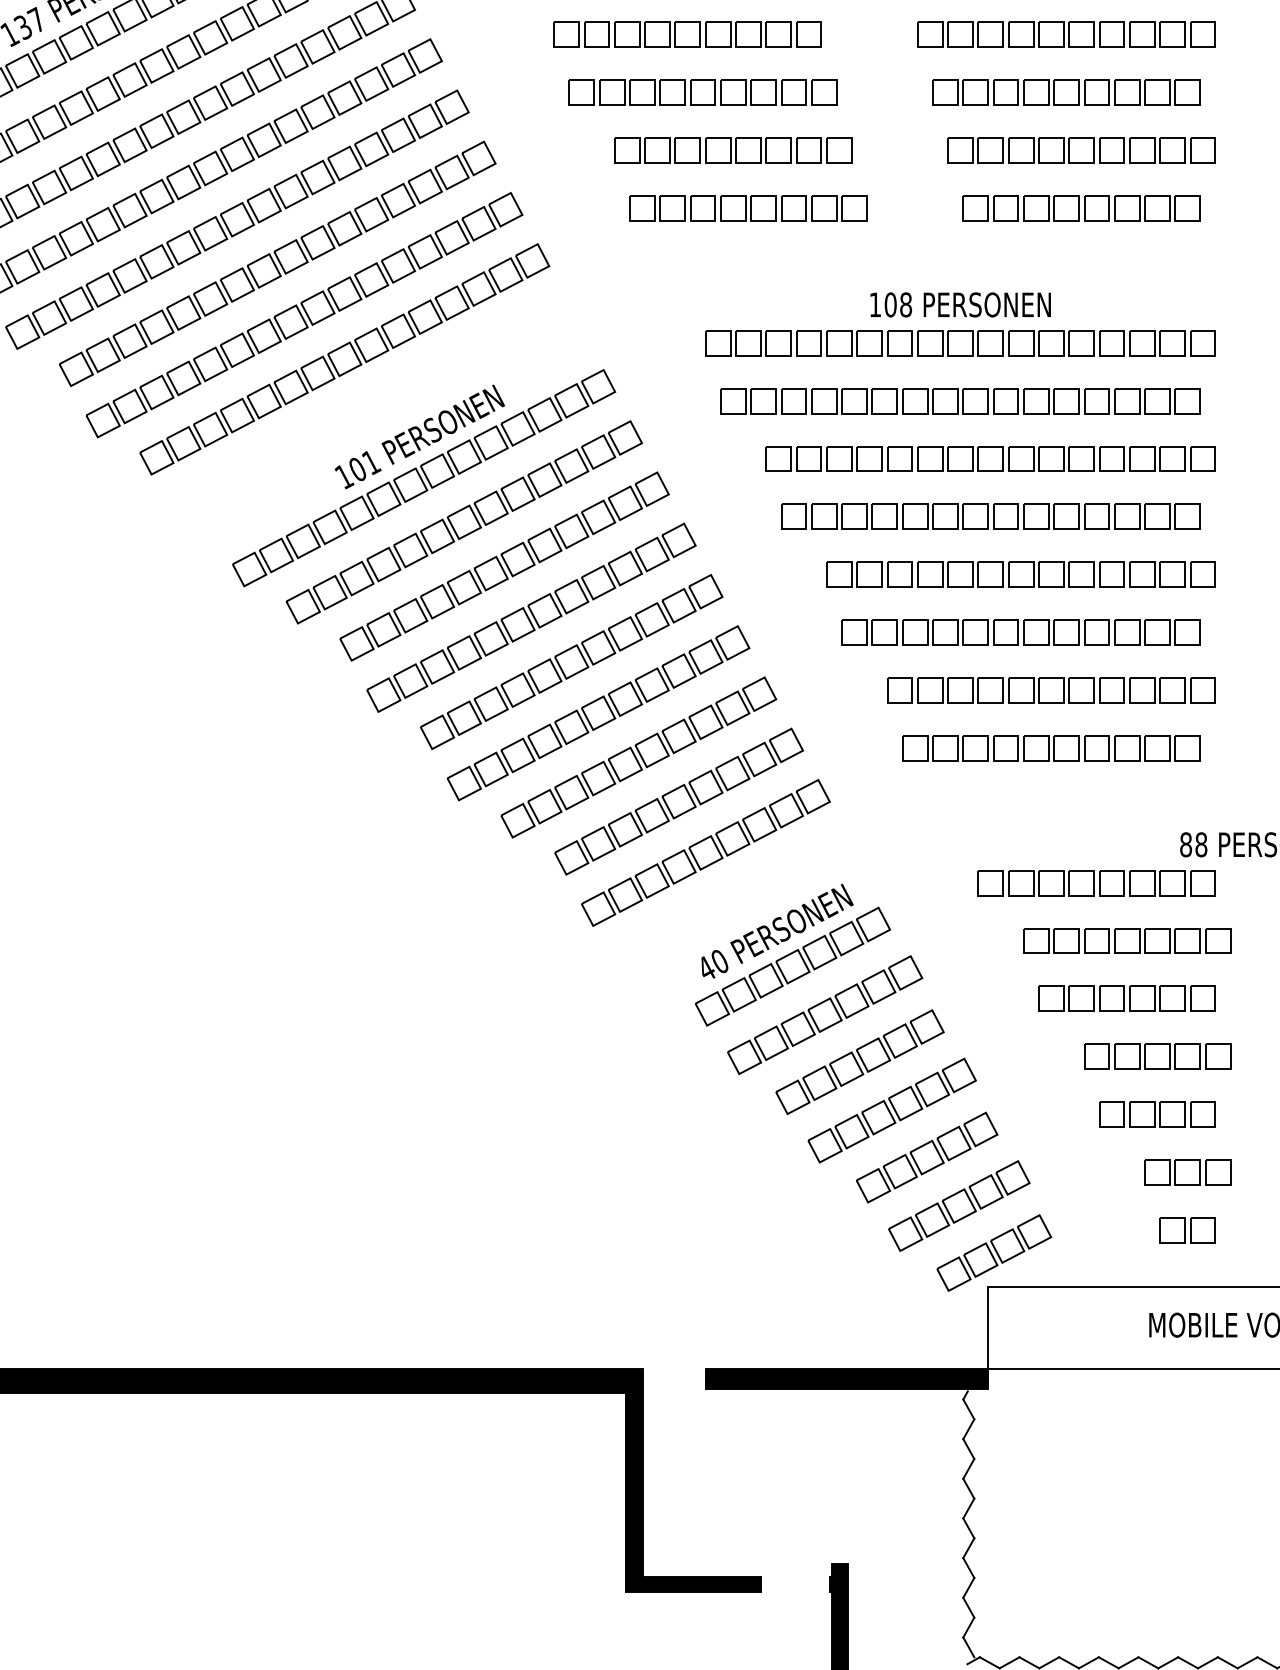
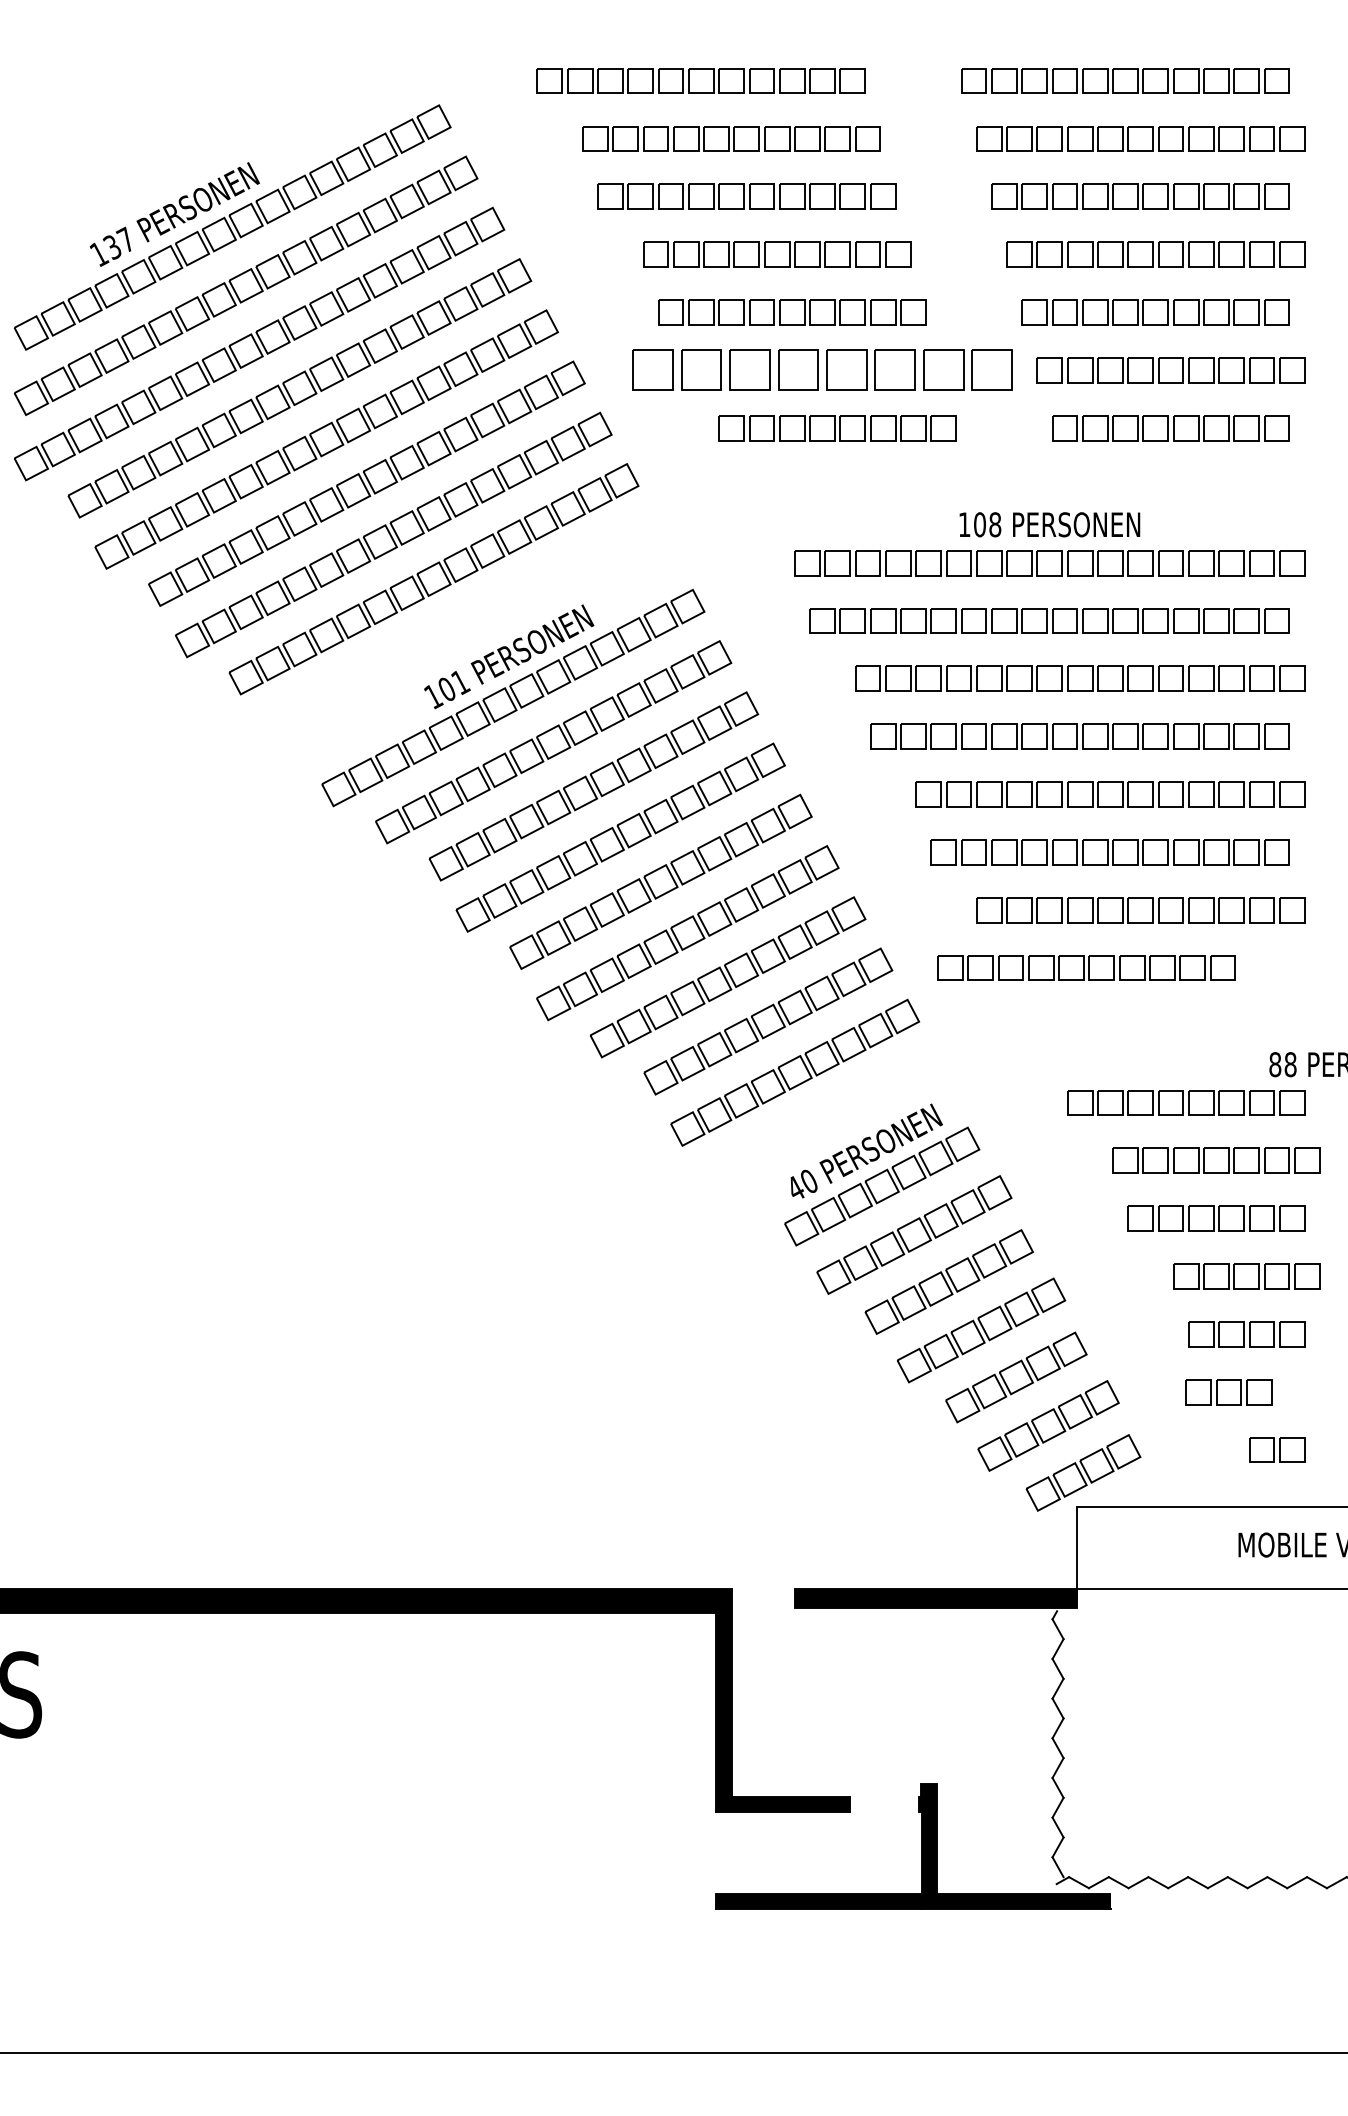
part: (733, 150) -> (822, 370), size x1.6
part: (1051, 747) -> (1086, 967), moved
part: (1187, 1172) -> (1228, 1392), moved

